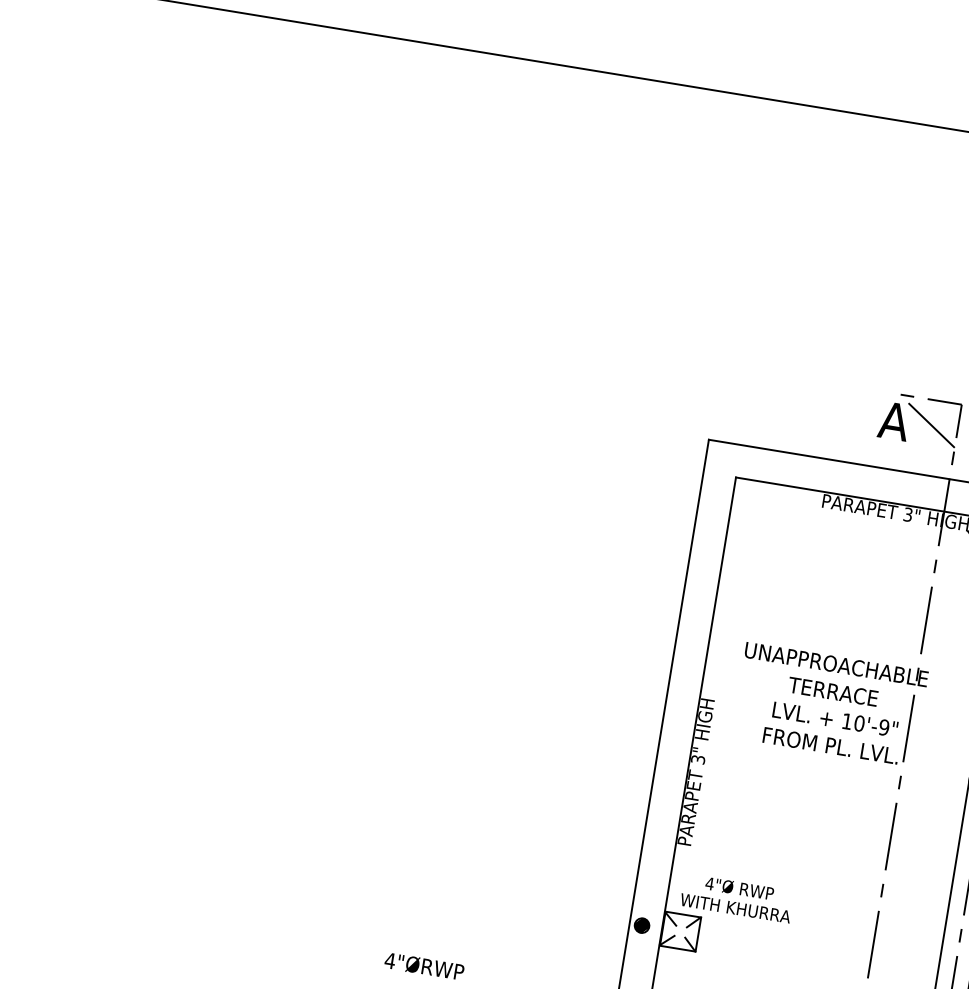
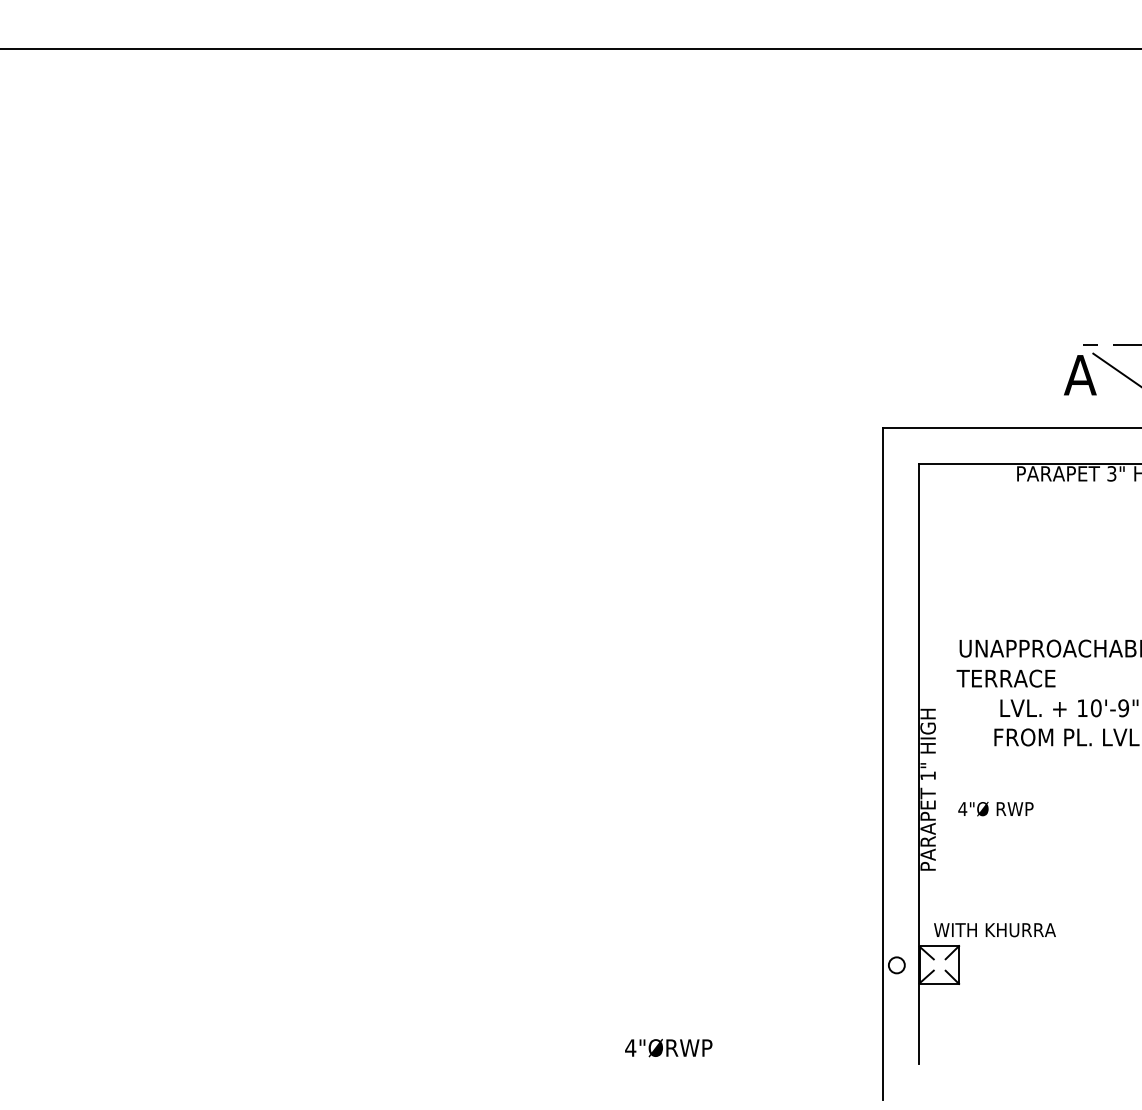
text: (832, 691) -> (1005, 678), moved
text: (697, 759) -> (927, 775), 3" -> 1"
text: (739, 889) -> (995, 809), moved
hatch: (641, 925) -> (896, 965), removed

